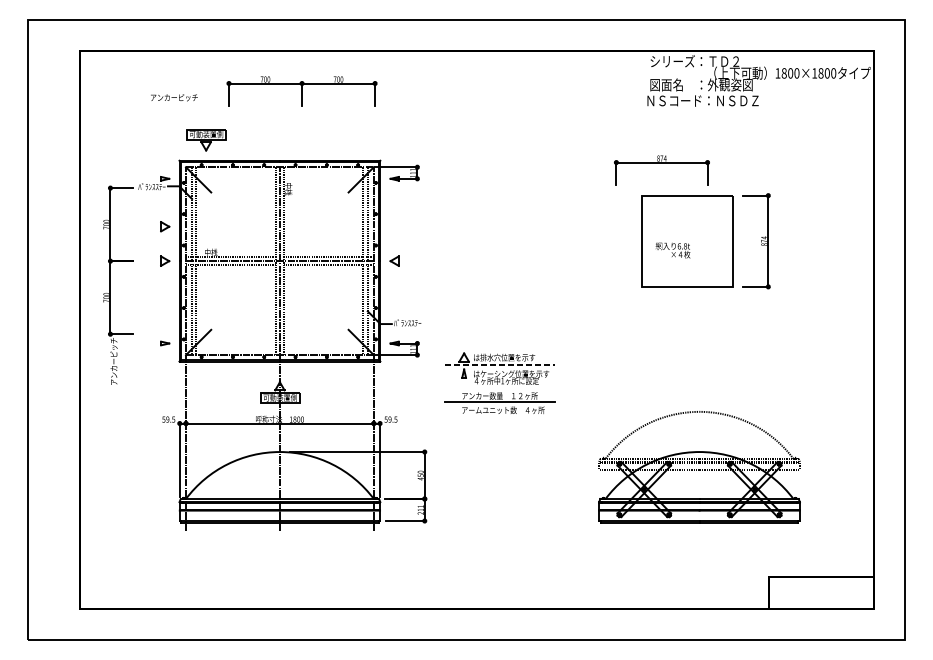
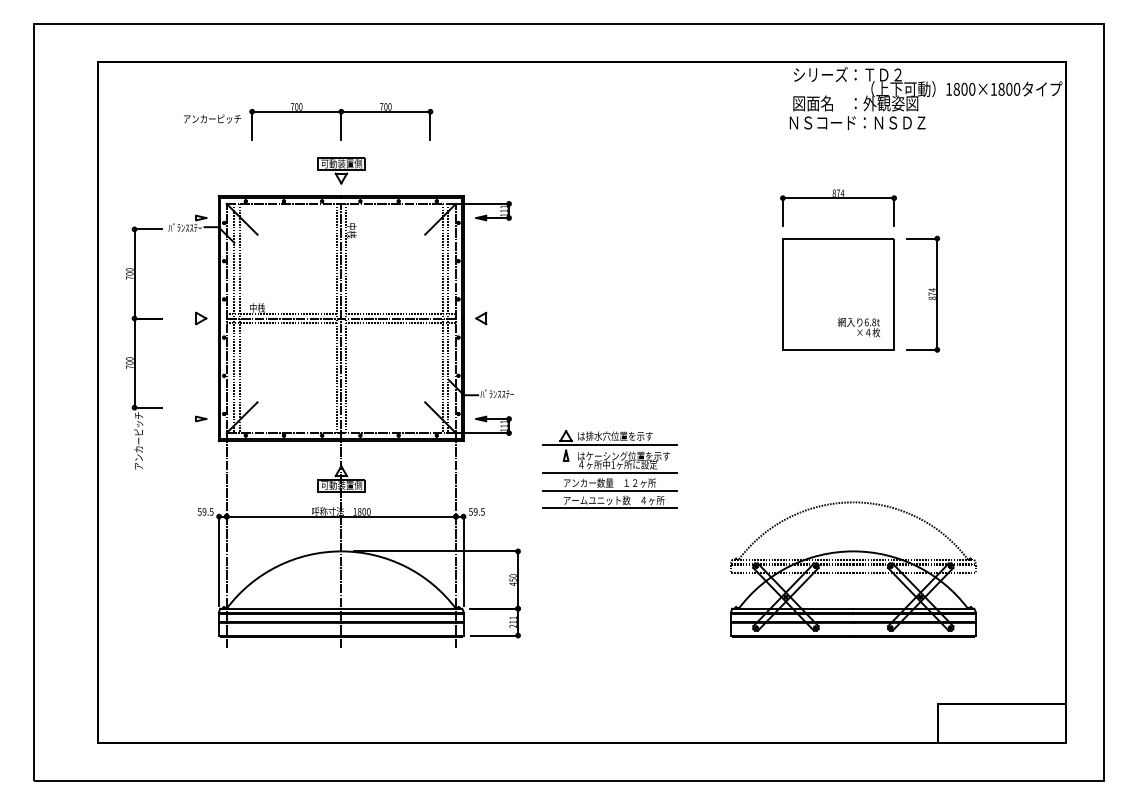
part: (302, 91) -> (341, 121), moved
part: (206, 139) -> (341, 170), moved
part: (661, 162) -> (838, 198), moved
part: (165, 226) -> (201, 276), removed
text: (673, 250) -> (859, 327), moved
line: (500, 364) -> (610, 444), dashed -> solid
line: (500, 388) -> (610, 473), added
line: (500, 416) -> (610, 508), added

